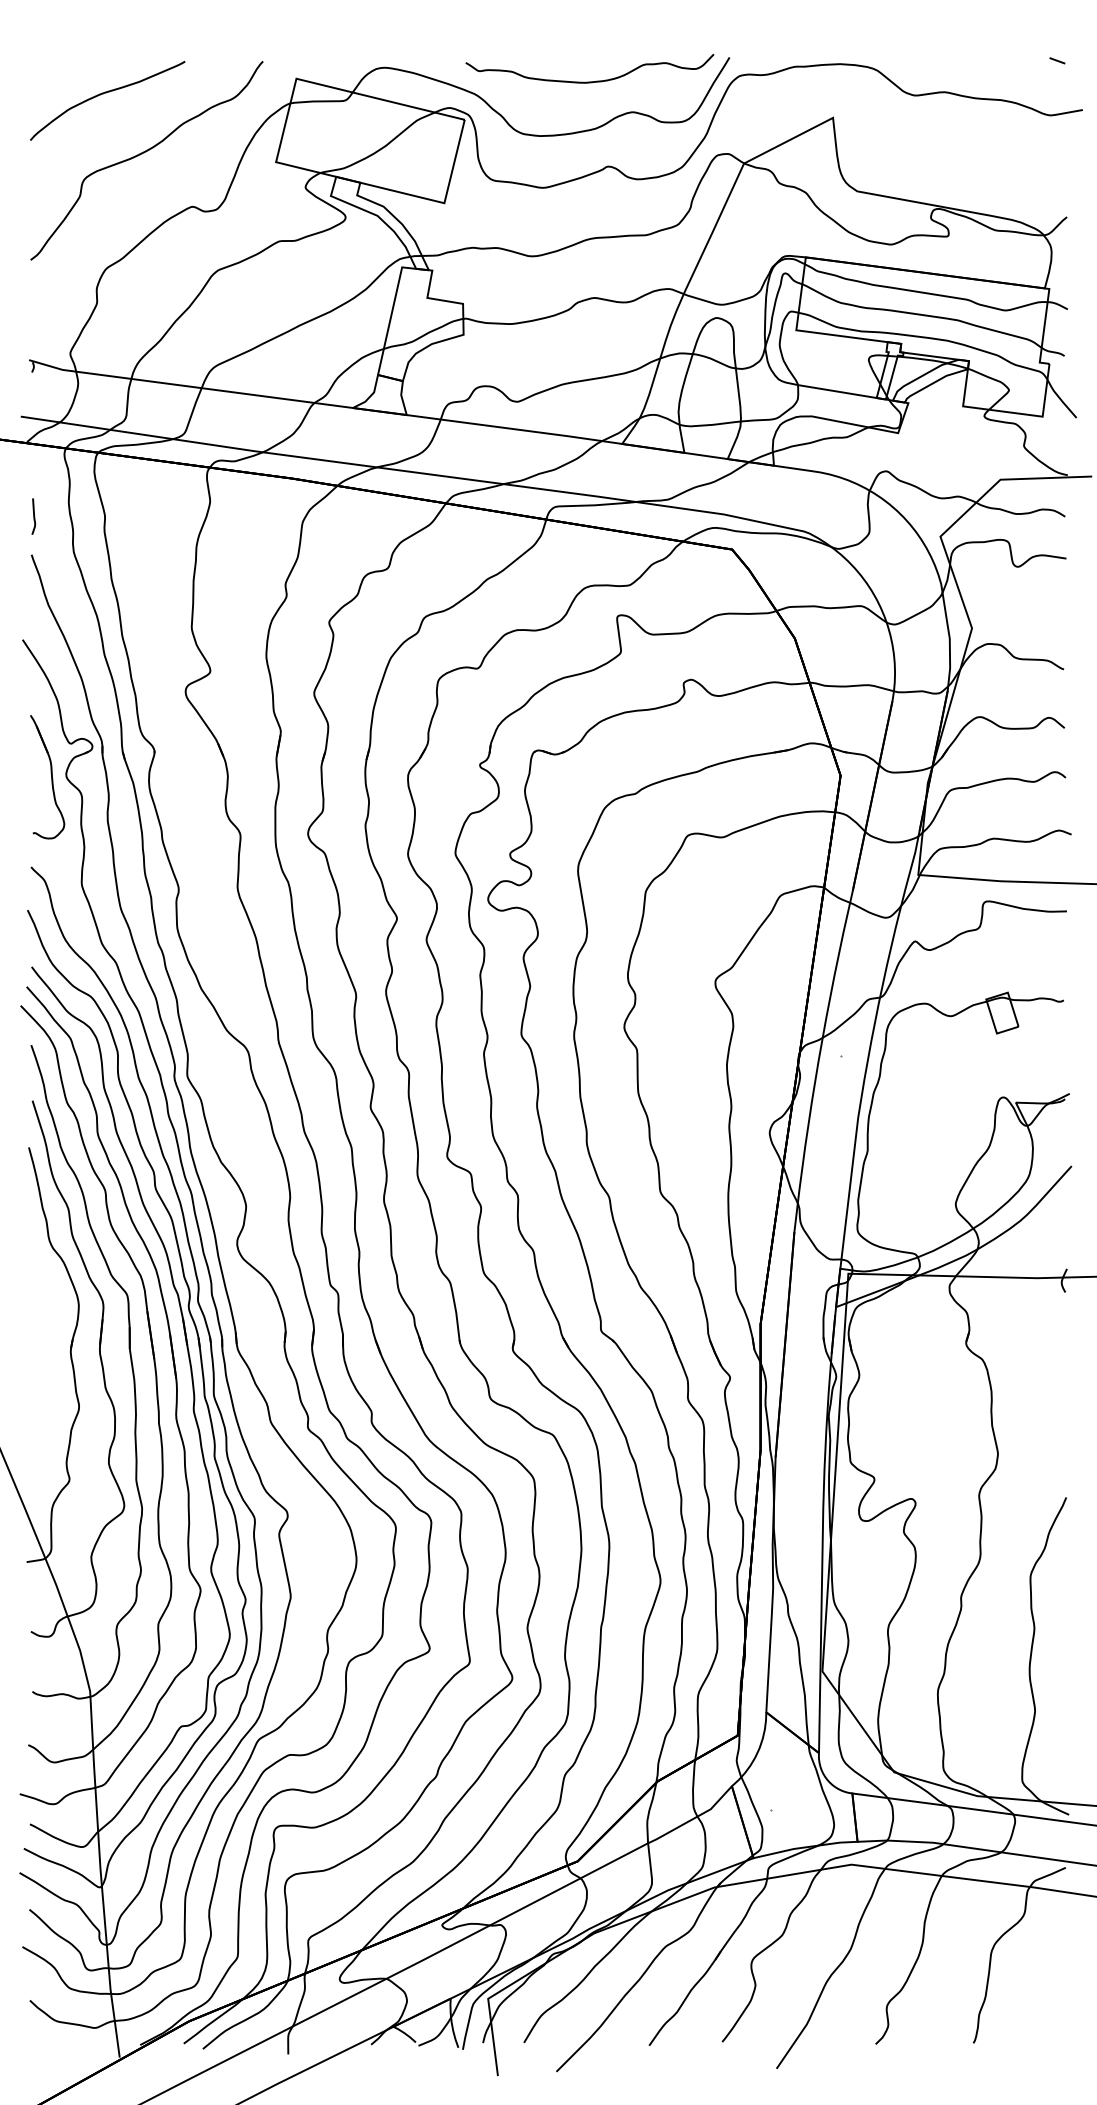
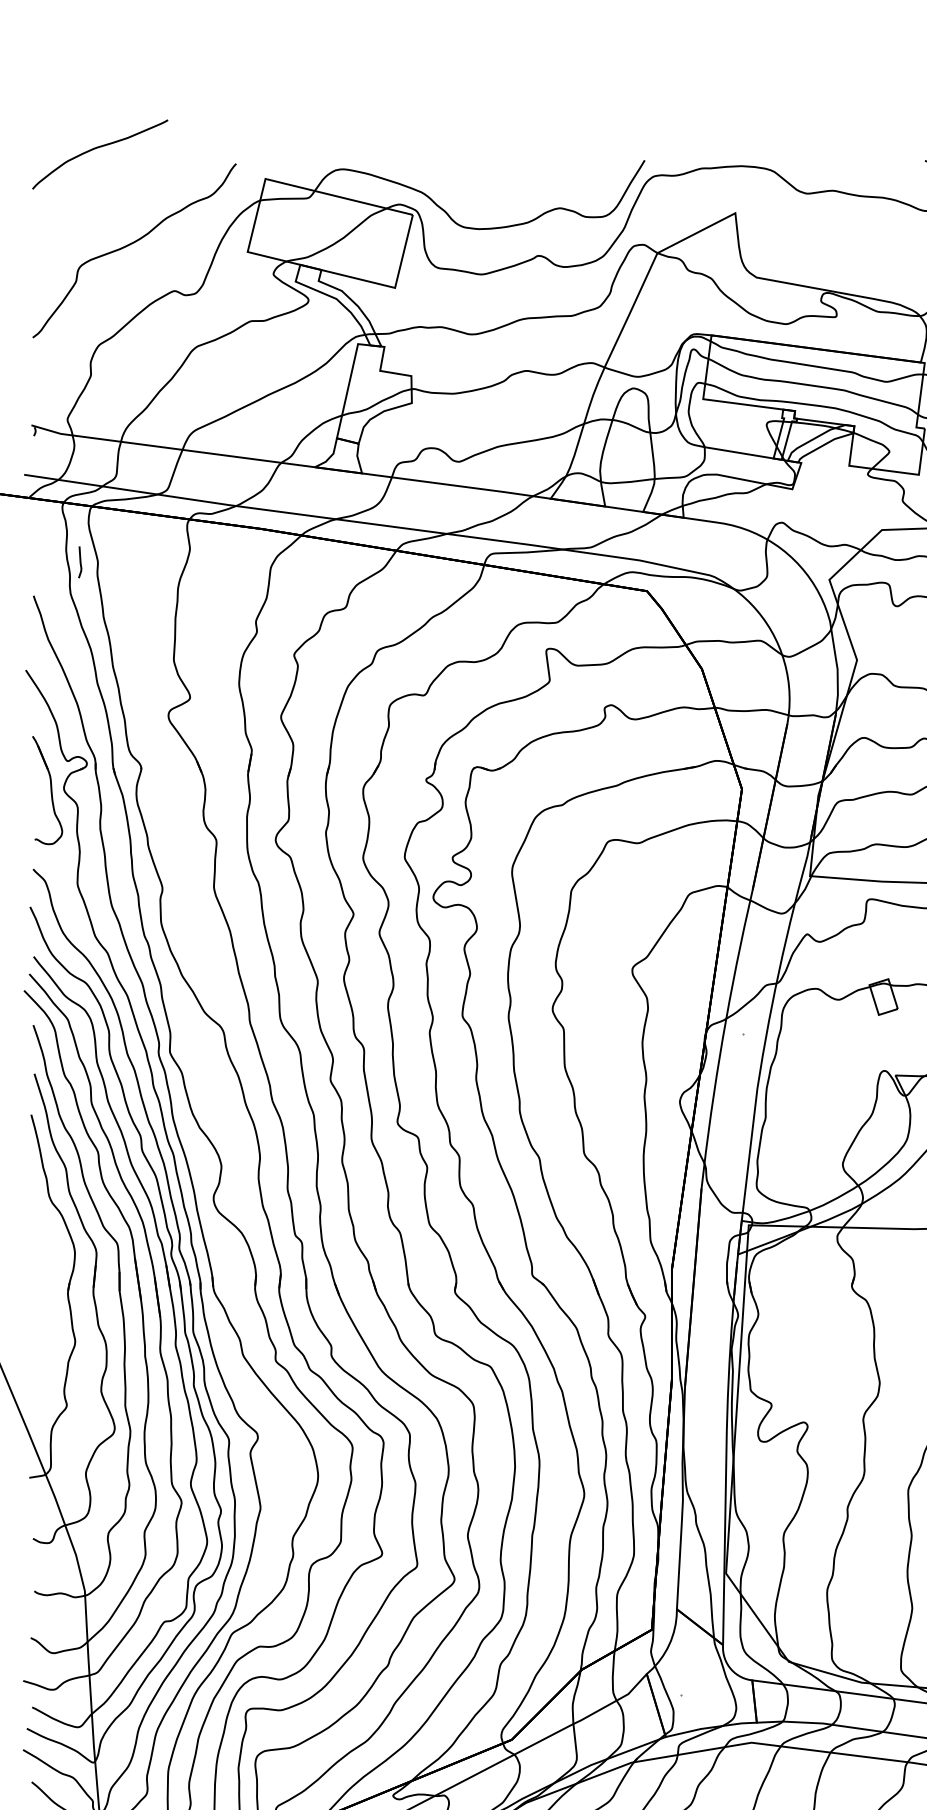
curve: (589, 81) -> (522, 181), removed
curve: (106, 93) -> (99, 148), moved
line: (33, 516) -> (79, 562), moved

